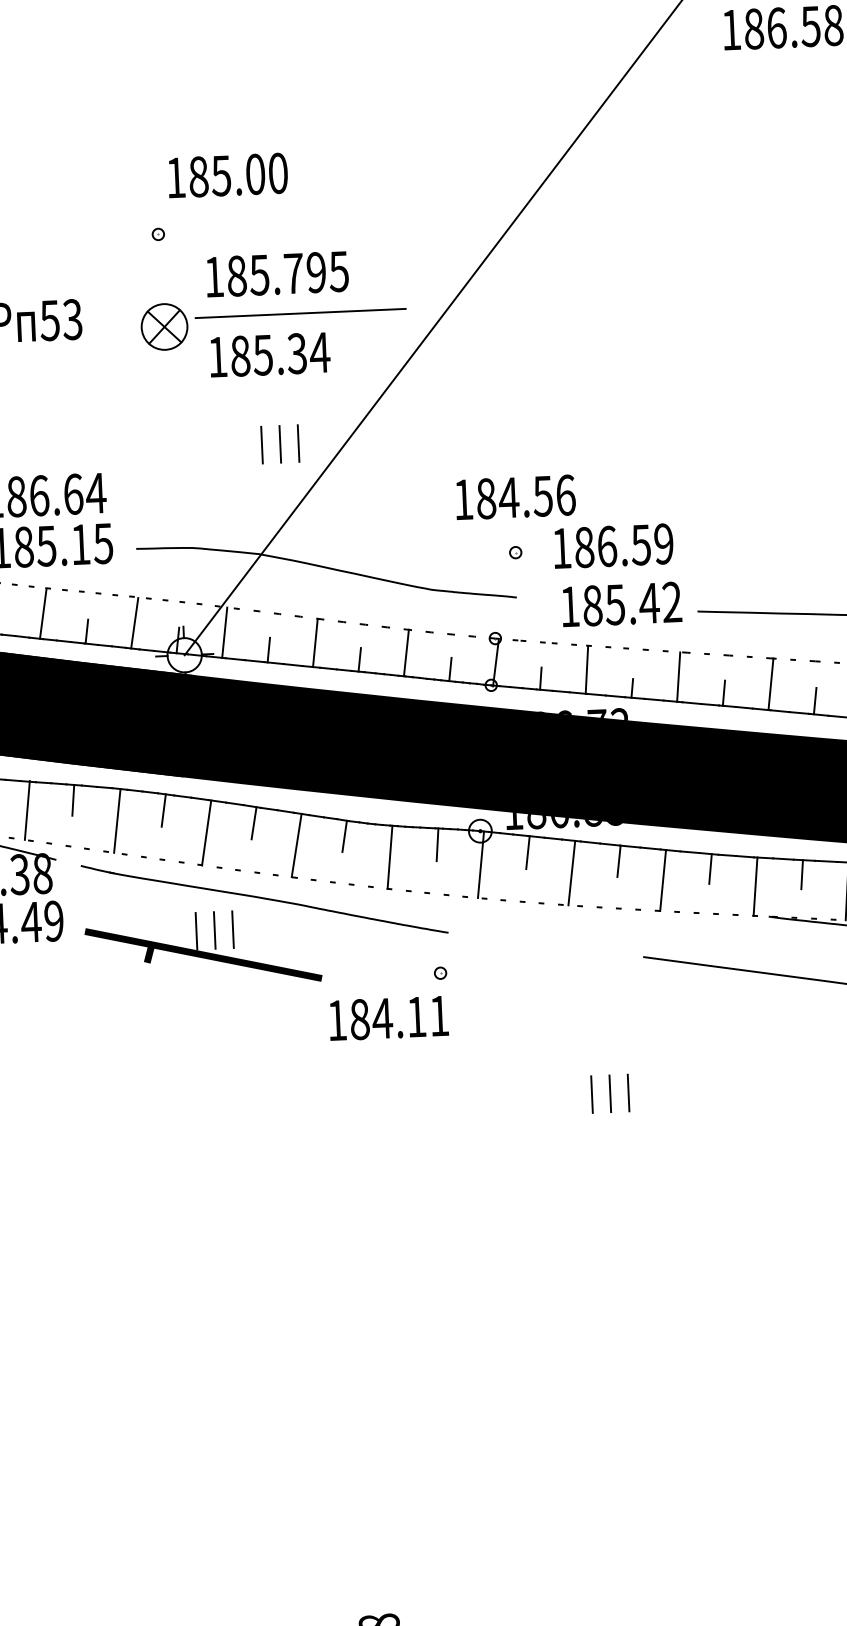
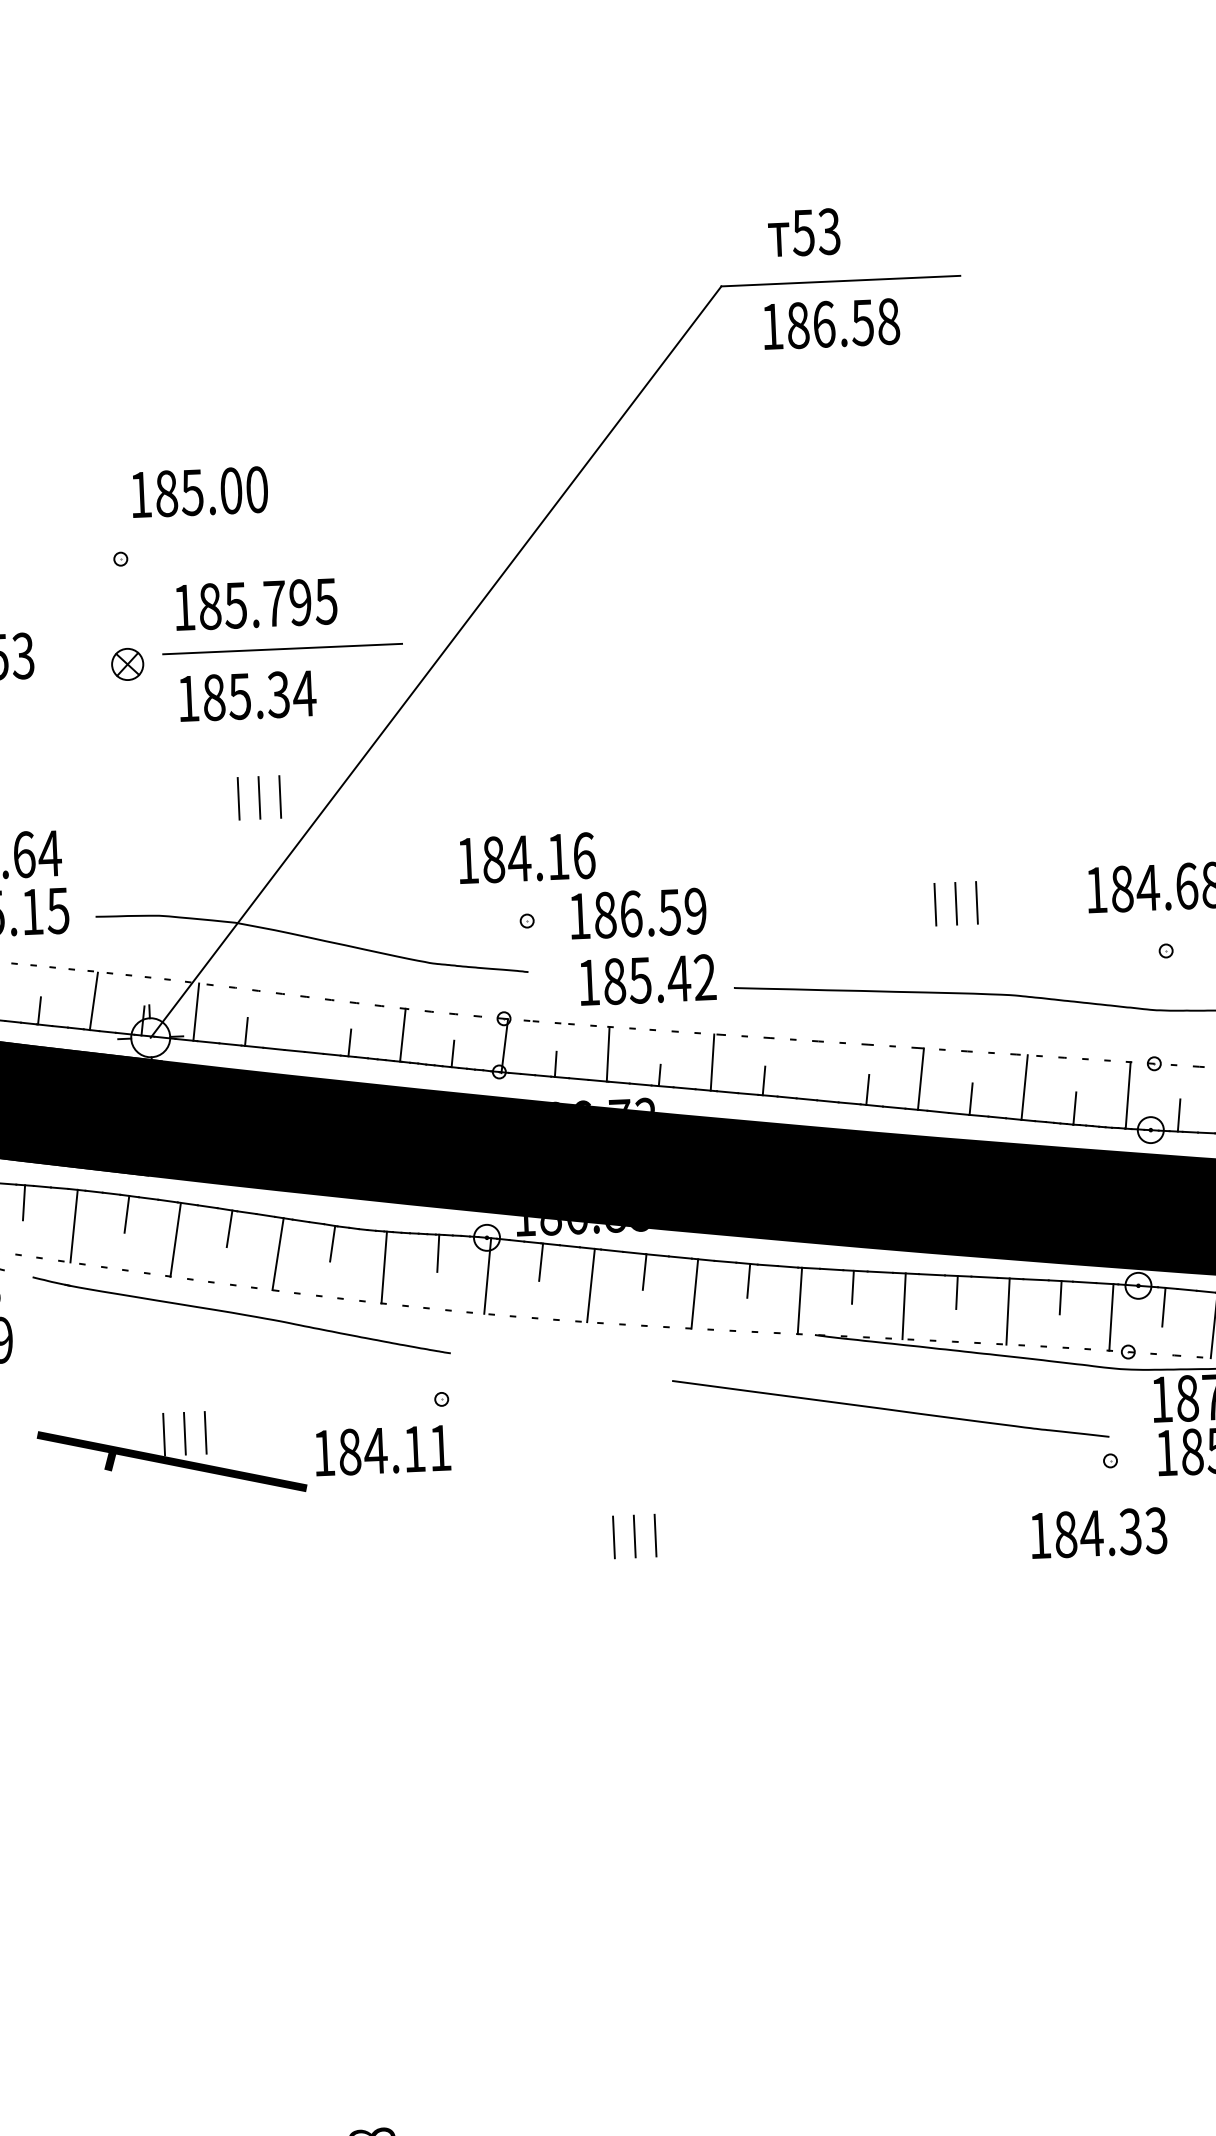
part: (164, 327) -> (127, 664), size x0.6
text: (543, 495) -> (558, 856), 184.56 -> 184.16
line: (315, 642) -> (299, 1023), removed
line: (770, 684) -> (817, 1070), removed
part: (202, 946) -> (171, 1451), moved

